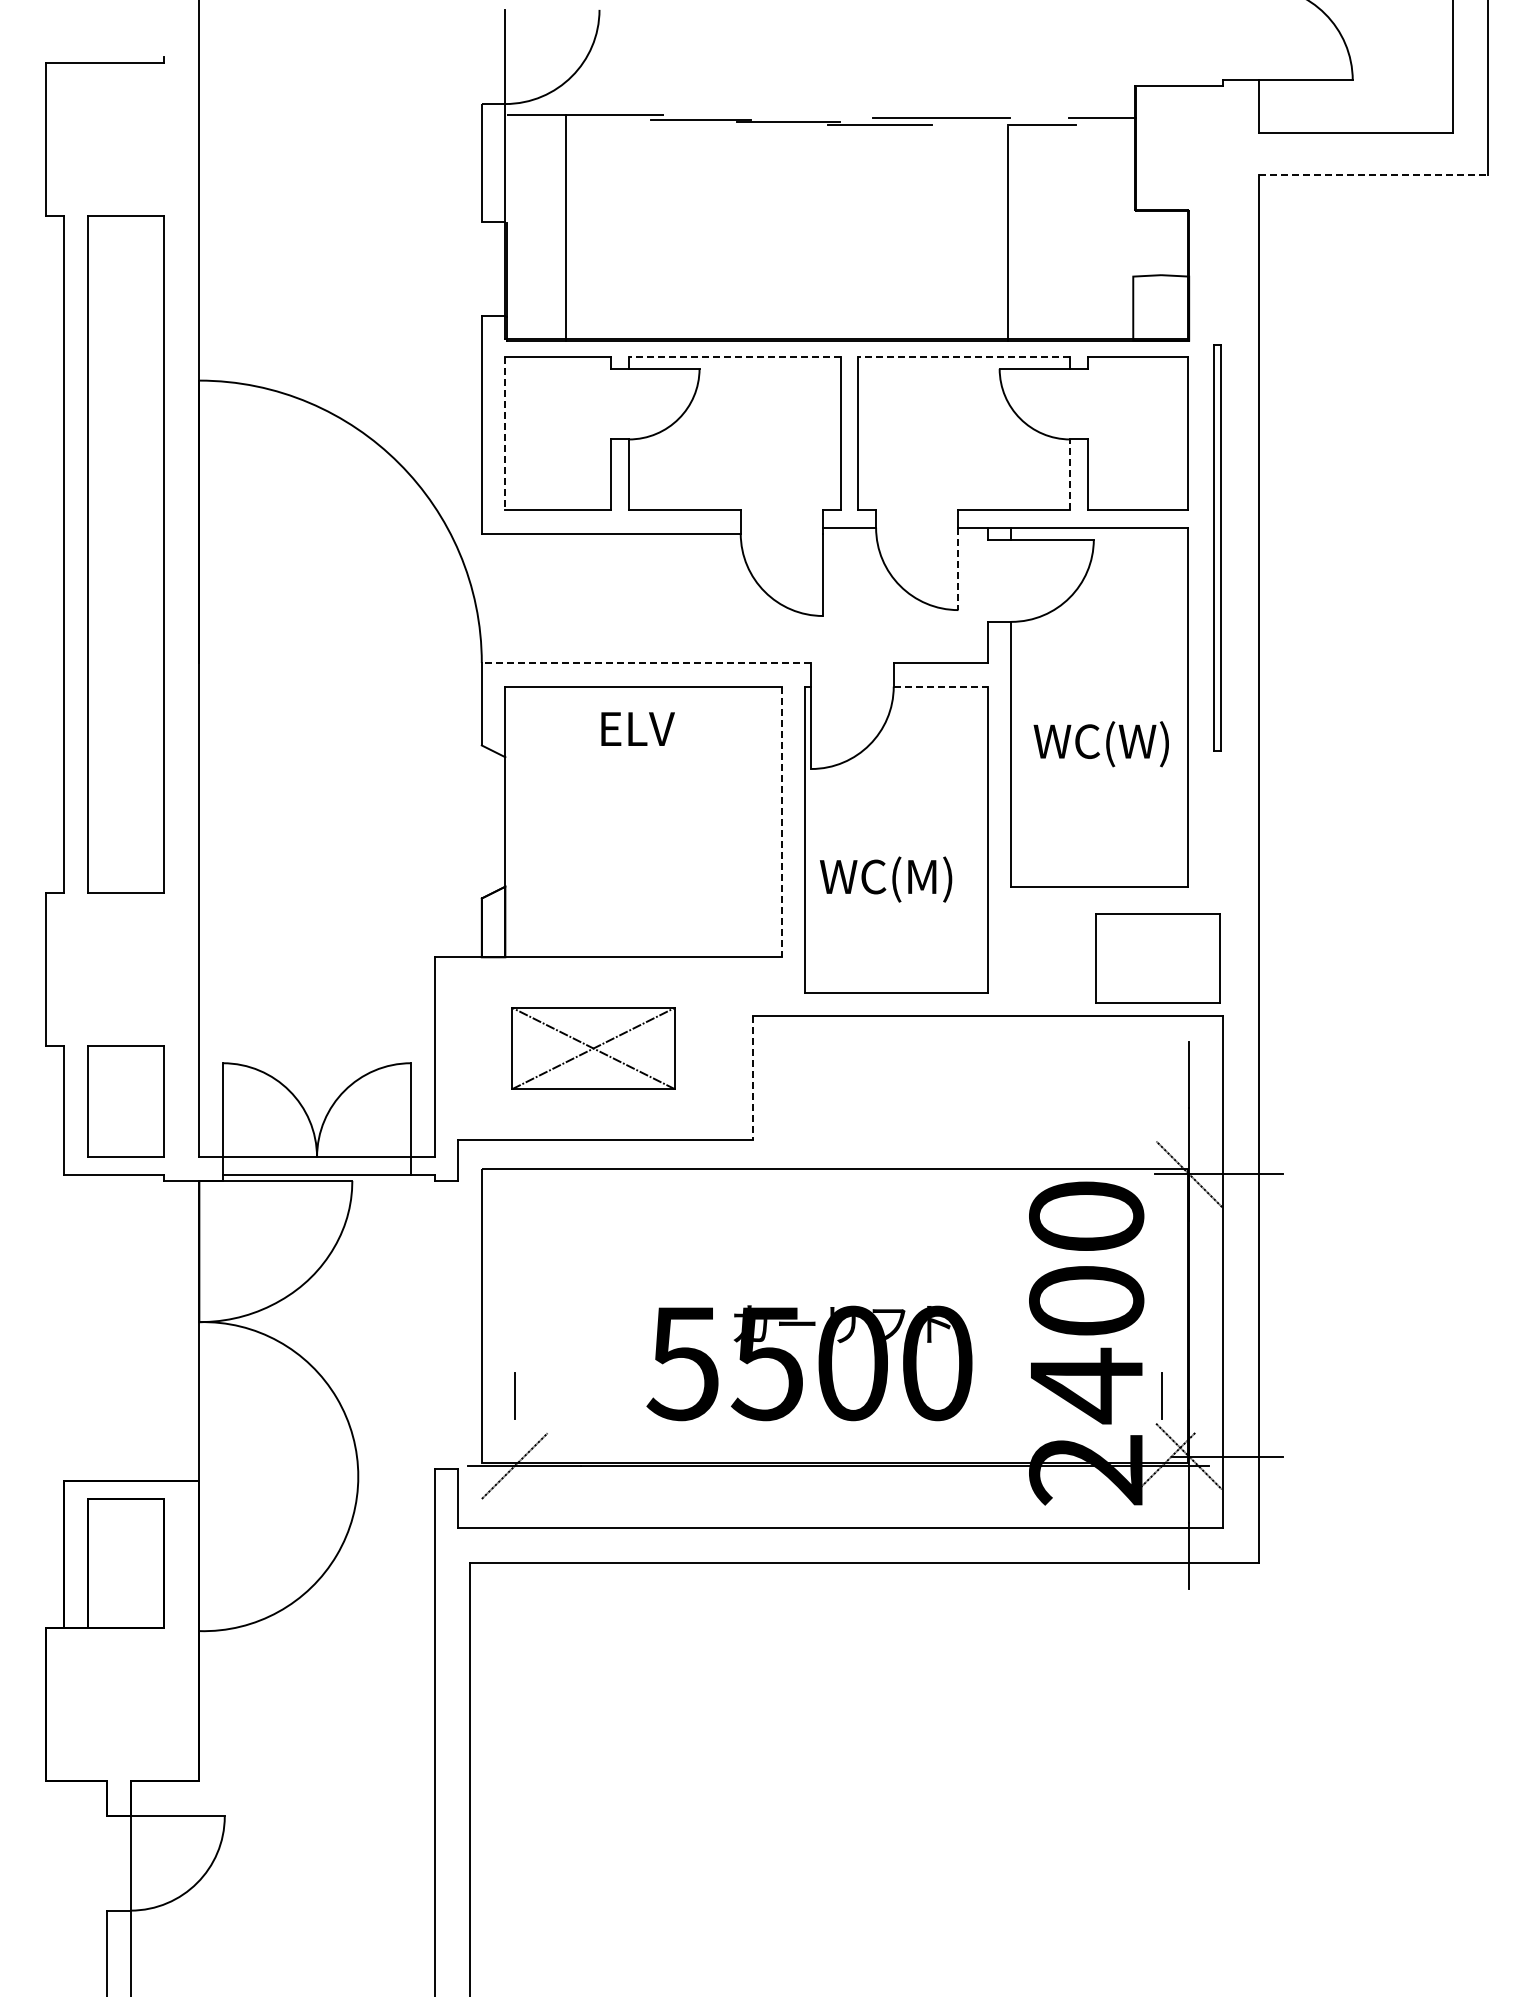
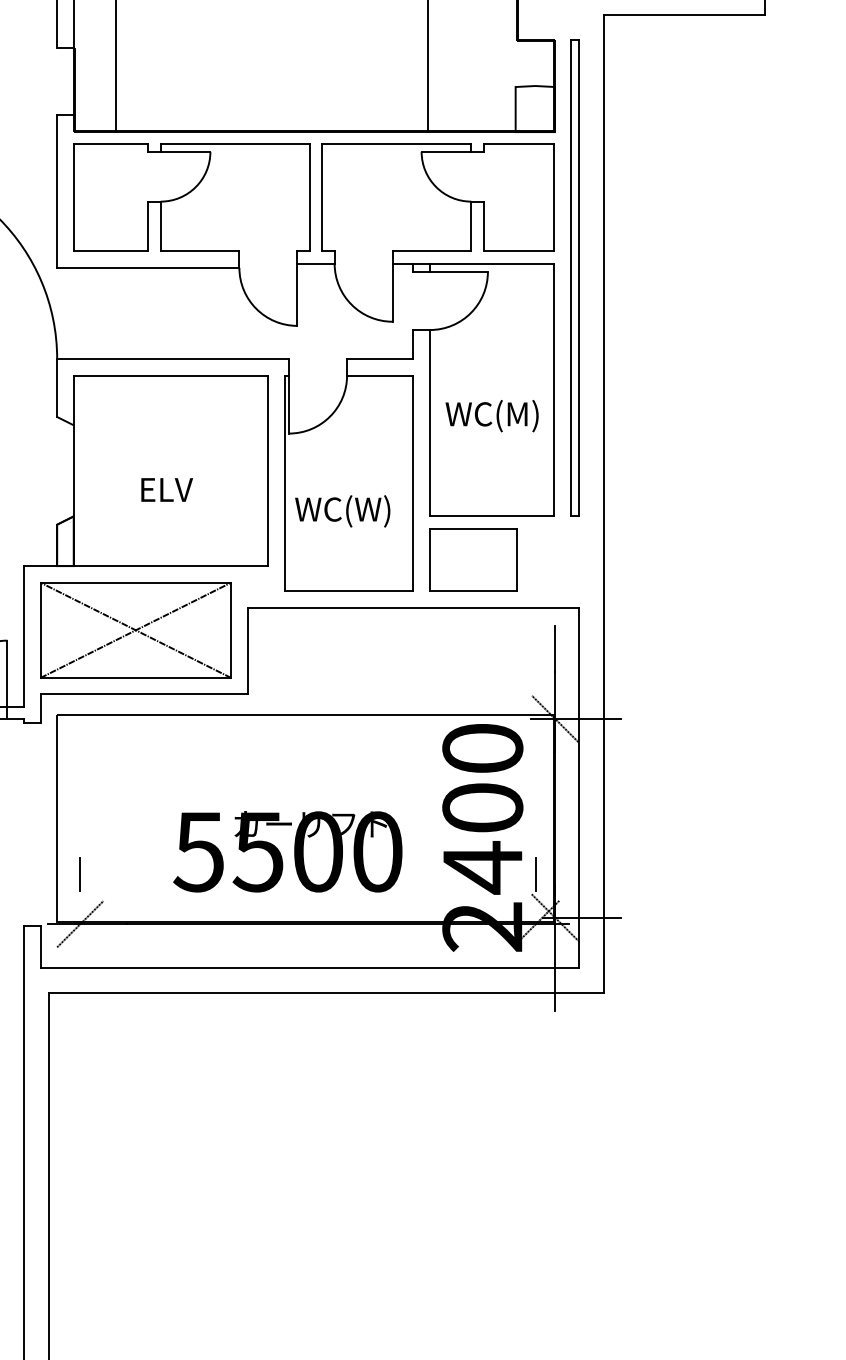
line: (1373, 174) -> (684, 15), dashed -> solid
line: (734, 357) -> (235, 143), dashed -> solid
line: (964, 357) -> (396, 143), dashed -> solid
line: (505, 433) -> (73, 197), dashed -> solid
line: (1070, 474) -> (471, 226), dashed -> solid
part: (1217, 548) -> (574, 278), size x1.67
line: (958, 569) -> (392, 293), dashed -> solid
line: (646, 663) -> (173, 359), dashed -> solid
line: (941, 686) -> (380, 375), dashed -> solid
text: (637, 728) -> (166, 489), moved
text: (1143, 744) -> (522, 416), WC(W) -> WC(M)
line: (781, 822) -> (268, 471), dashed -> solid
text: (930, 879) -> (372, 511), WC(M) -> WC(W)
part: (1157, 958) -> (472, 559), moved
part: (593, 1048) -> (135, 630), size x1.67
line: (752, 1077) -> (247, 650), dashed -> solid

